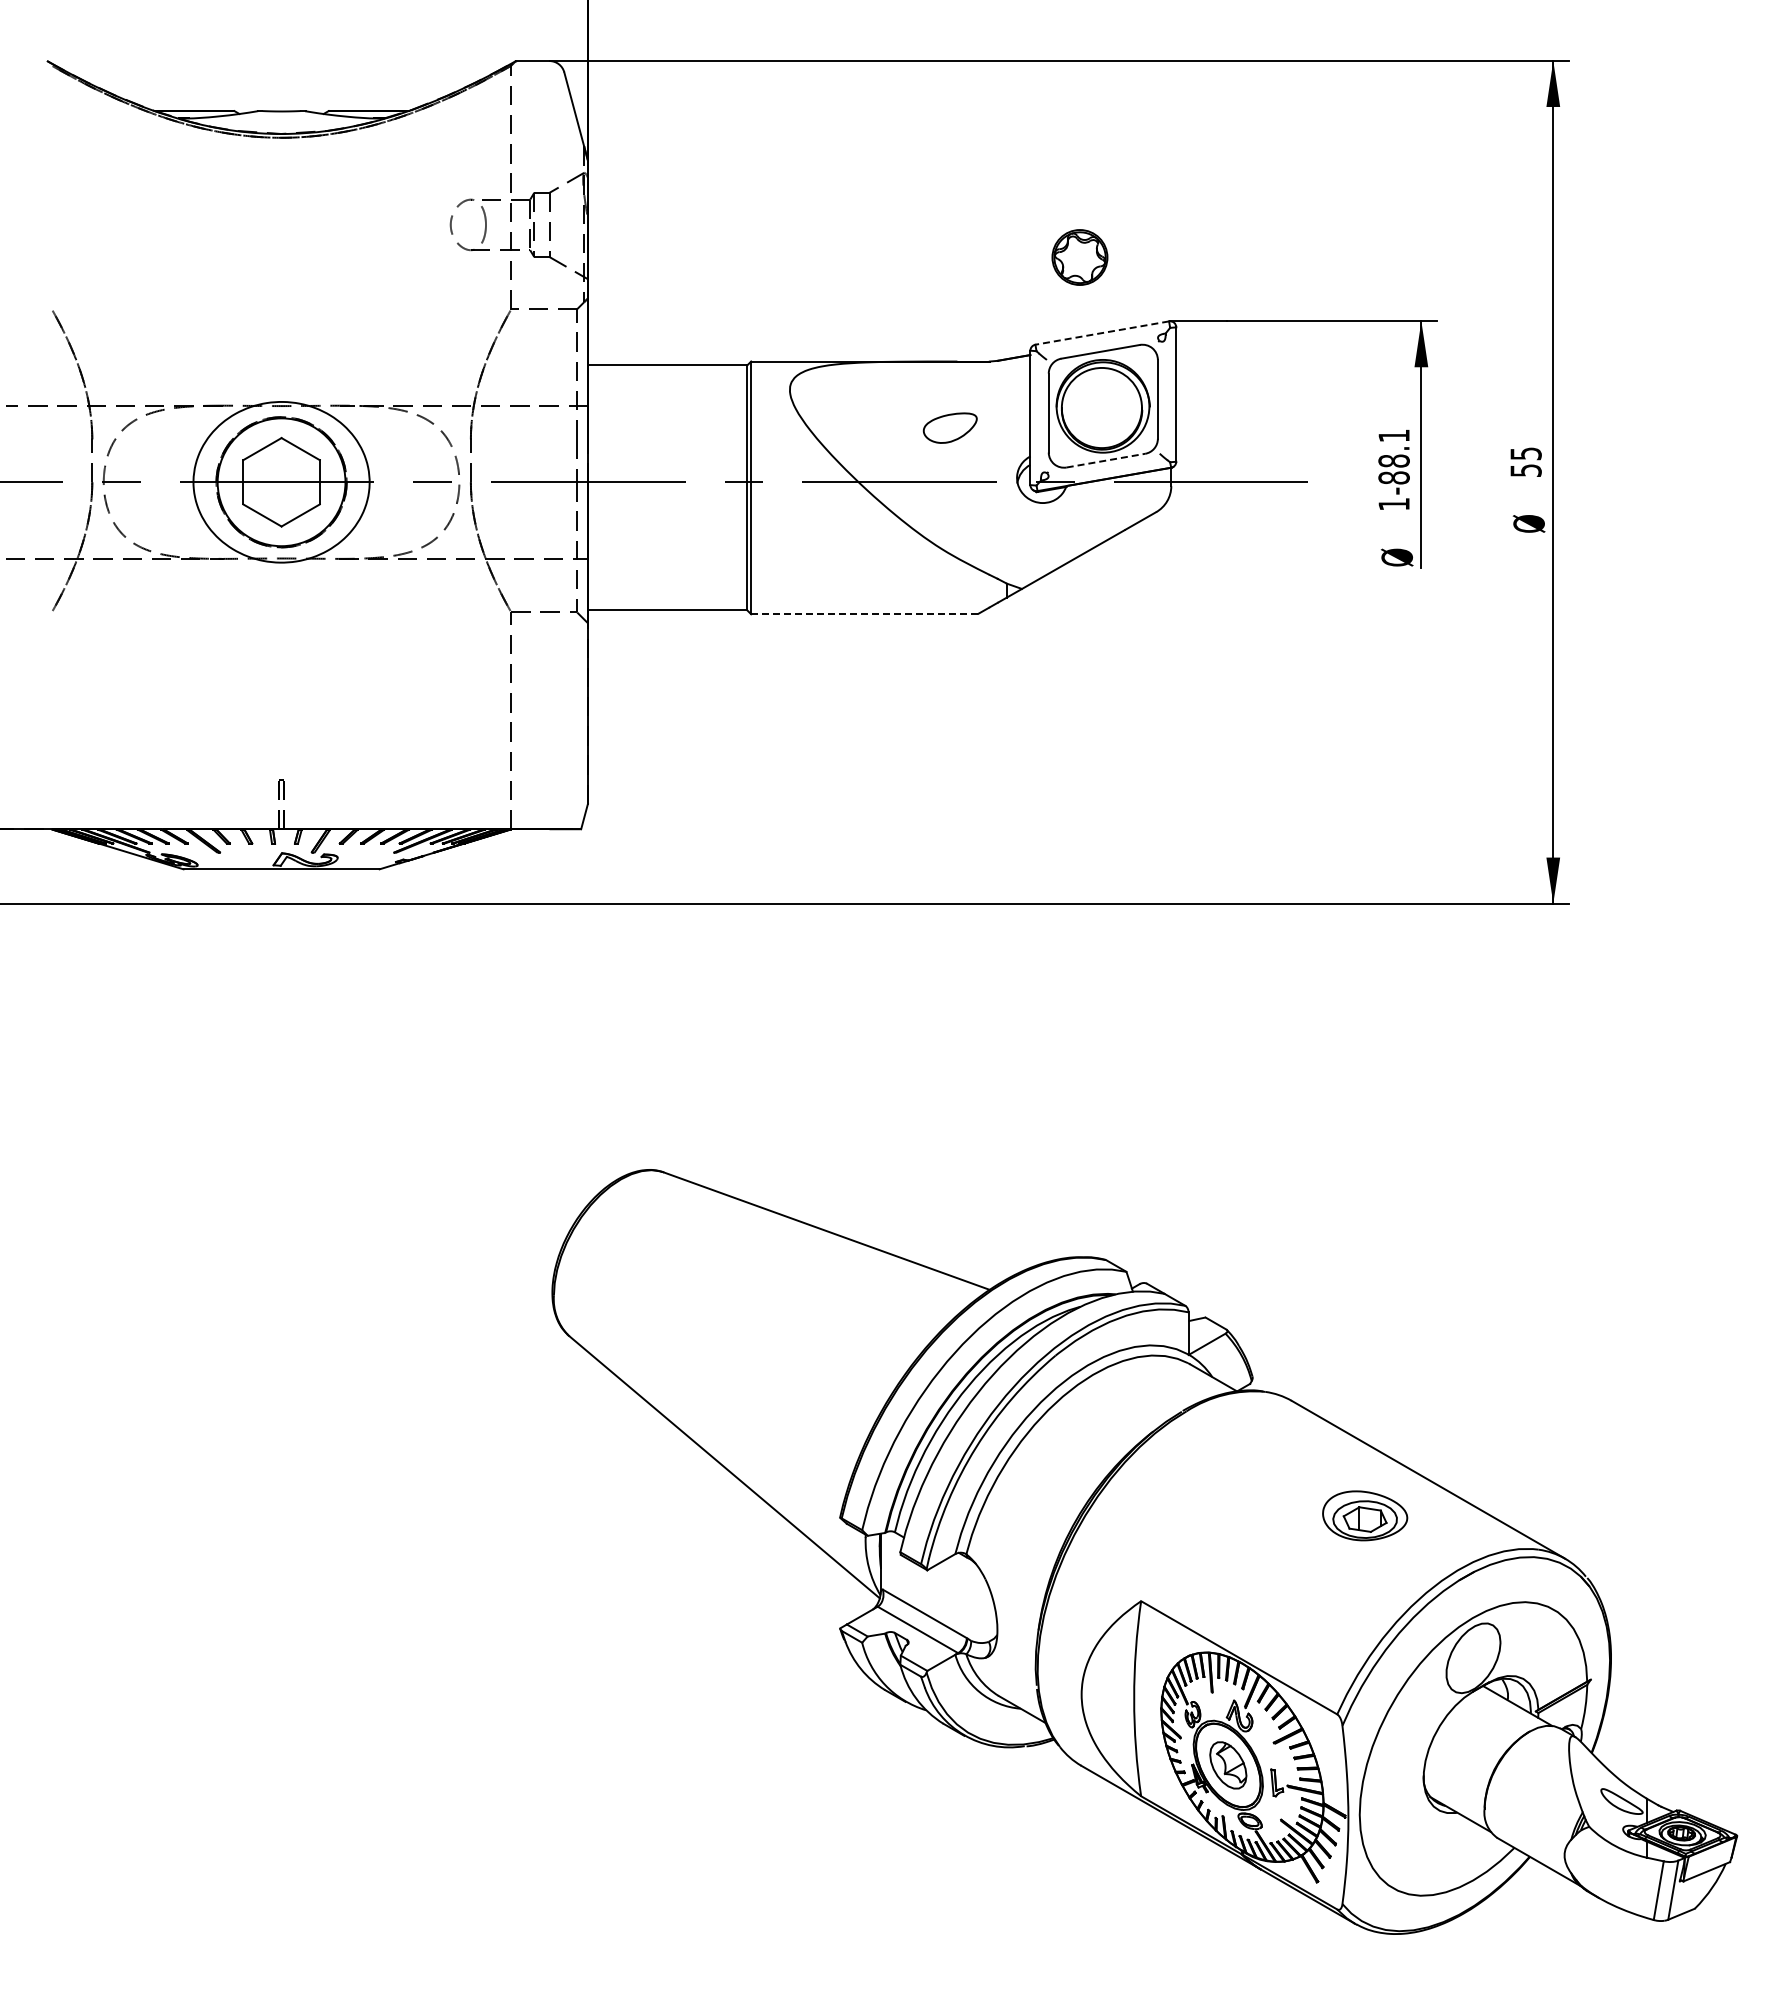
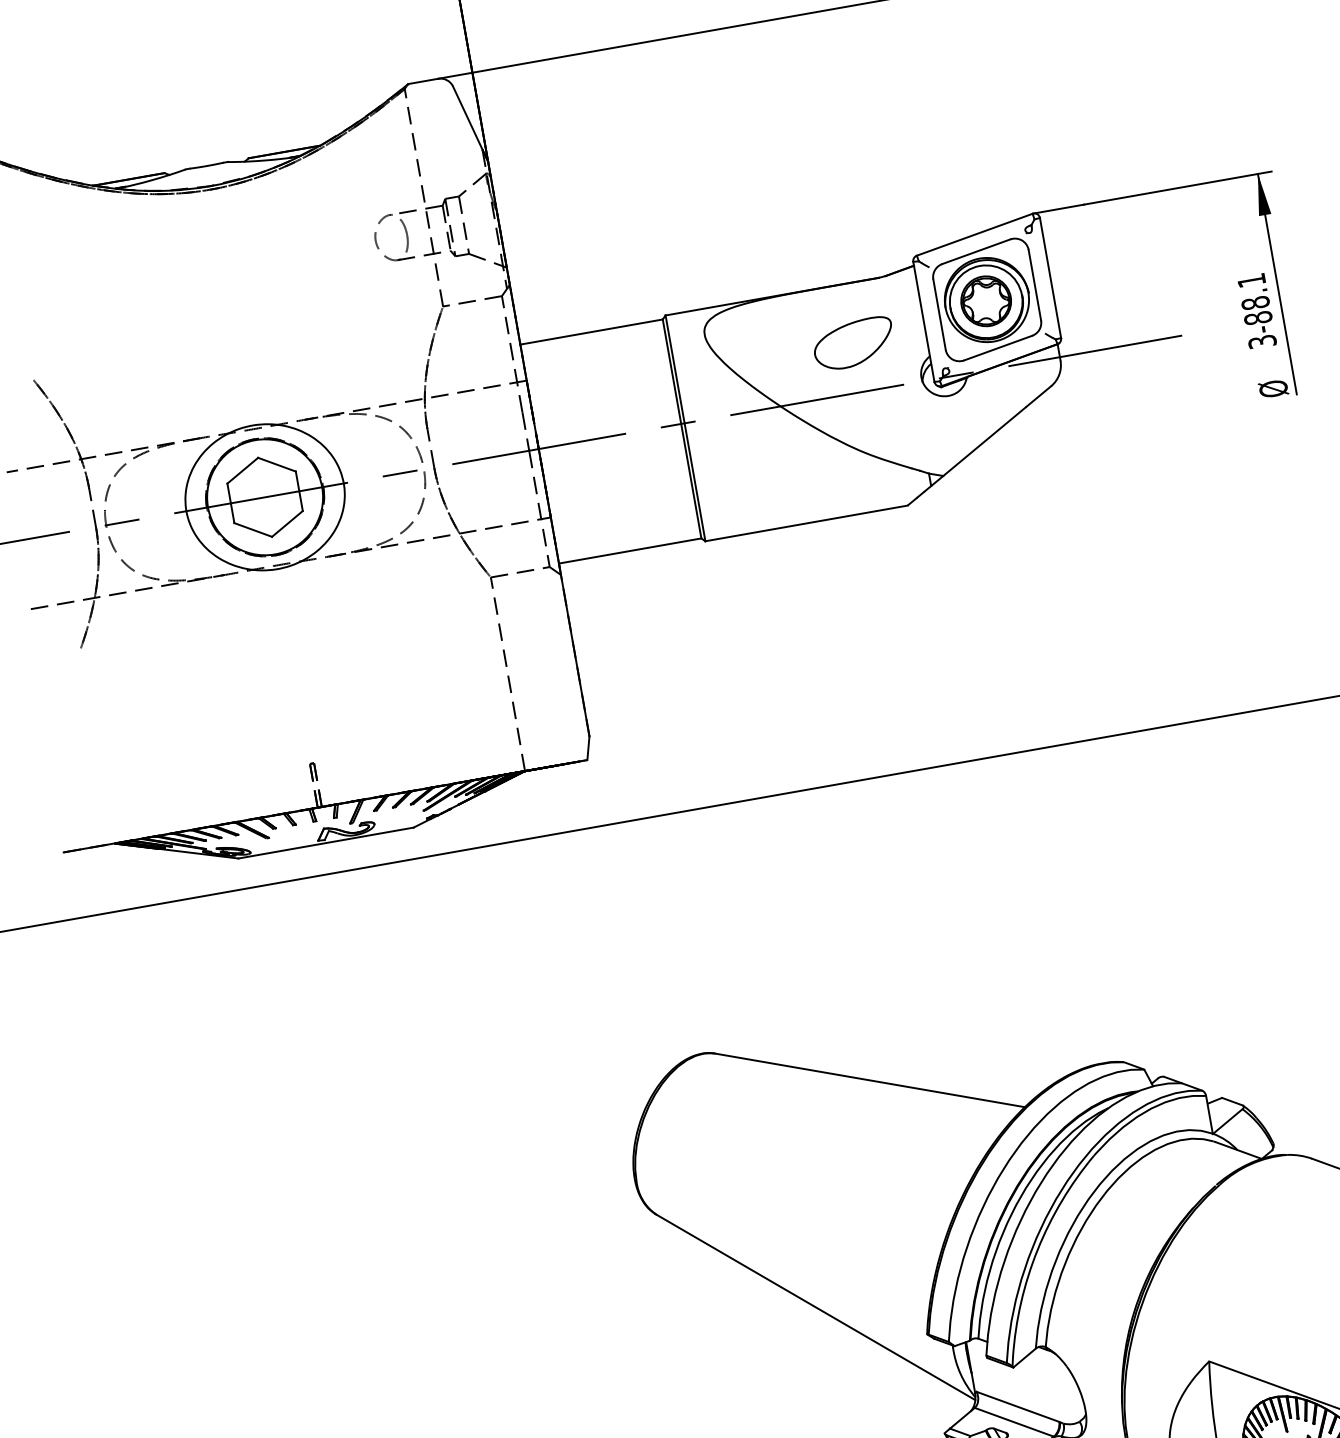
part: (1079, 257) -> (985, 301), moved
line: (1102, 333) -> (975, 235), dashed -> solid
part: (950, 427) -> (854, 343), size x1.67
line: (1105, 460) -> (997, 348), dashed -> solid
text: (1393, 504) -> (1261, 342), 1-88.1 -> 3-88.1
line: (864, 614) -> (806, 523), dashed -> solid

